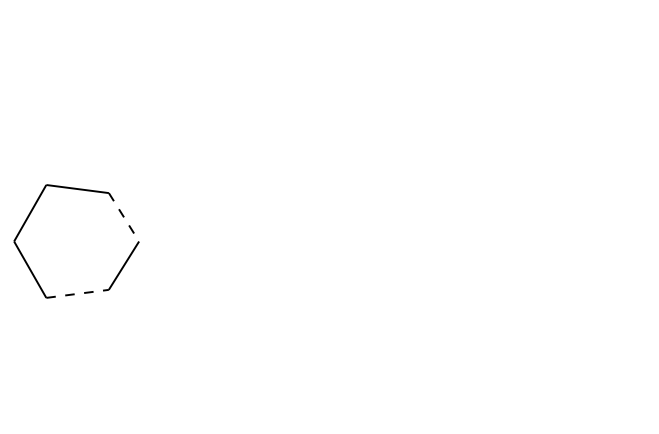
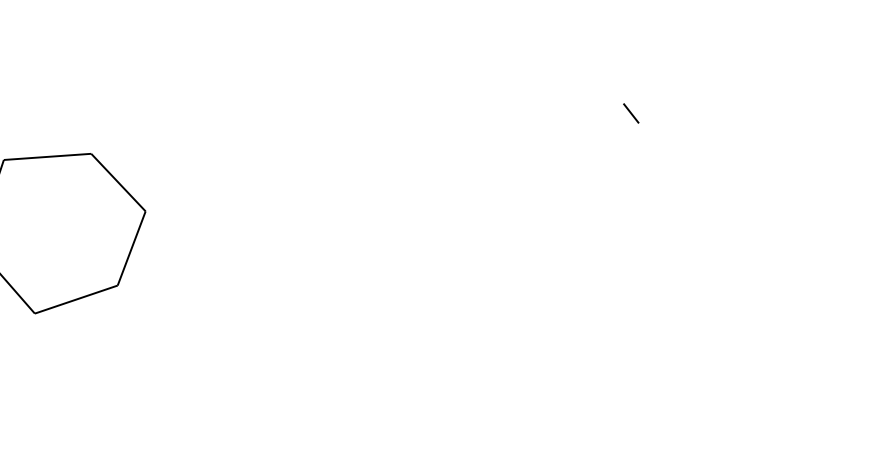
line: (124, 217) -> (119, 182), dashed -> solid
line: (495, 241) -> (630, 113), added
line: (78, 293) -> (77, 298), dashed -> solid

